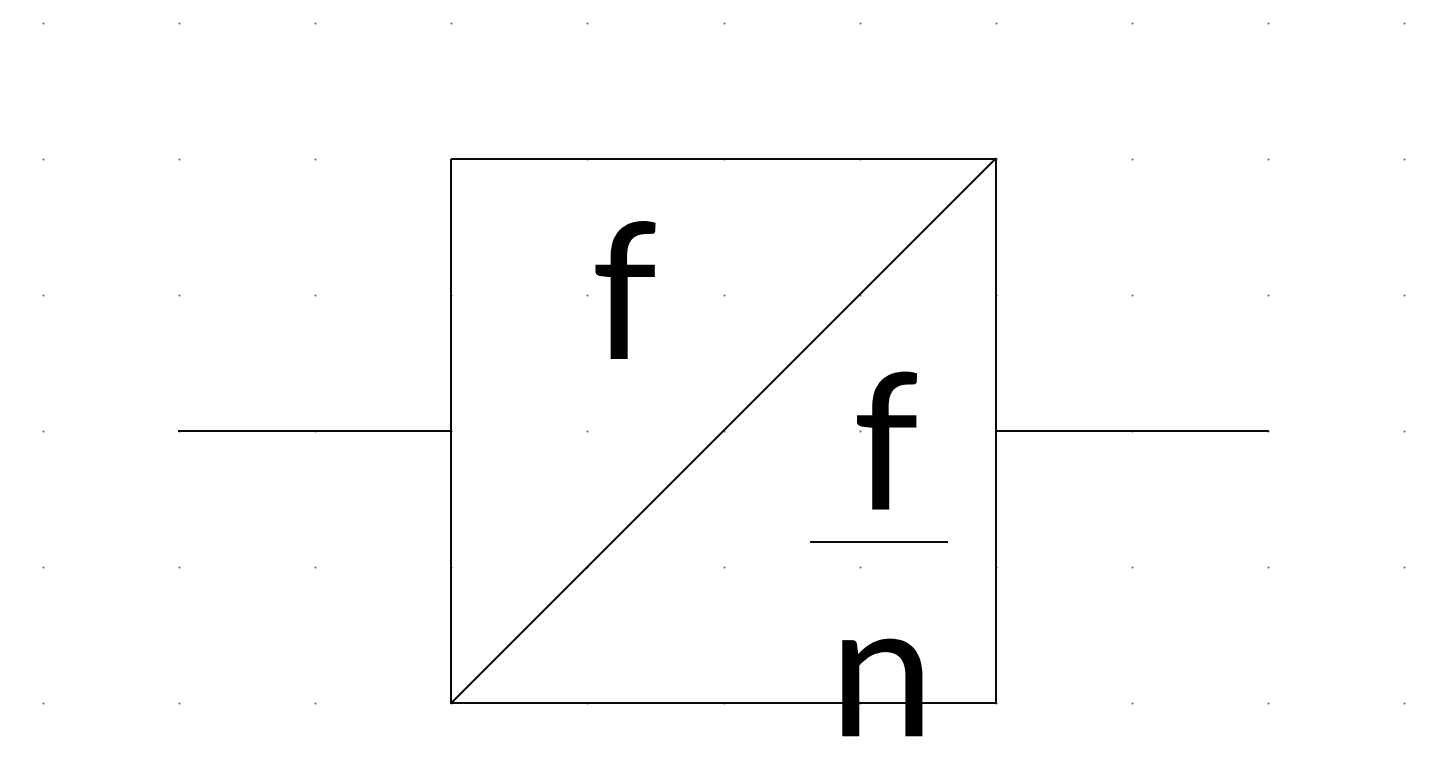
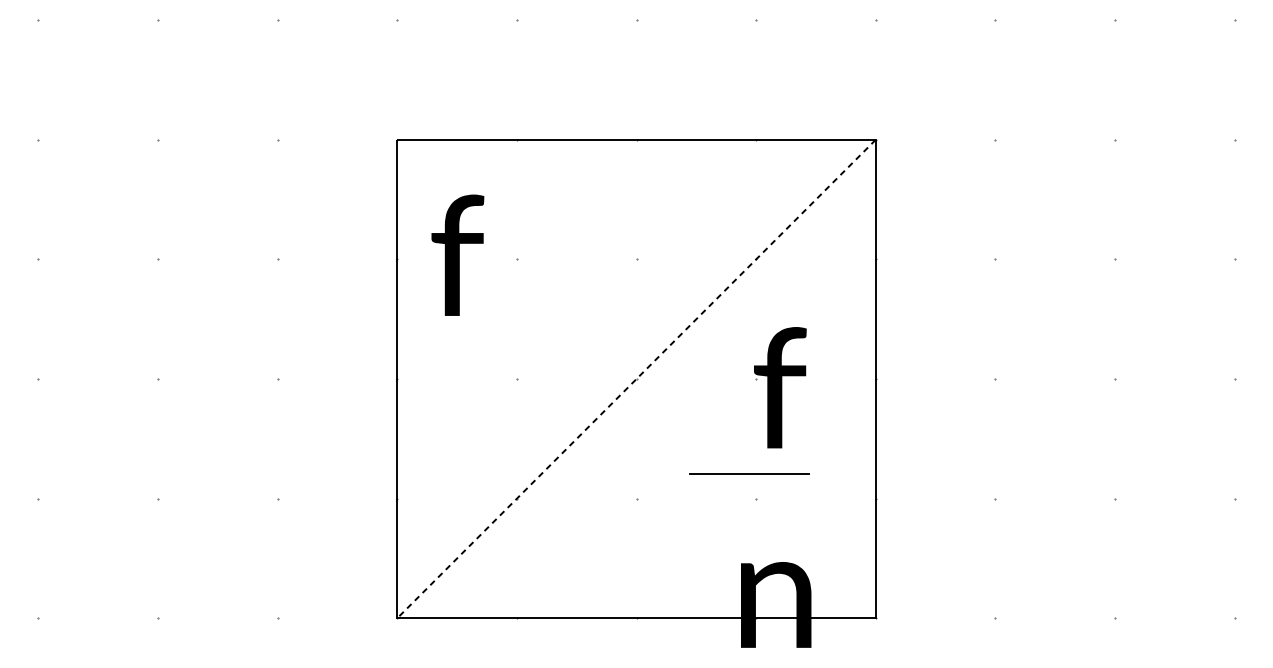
text: (625, 289) -> (457, 254), moved
line: (315, 430) -> (277, 378), removed
line: (723, 430) -> (636, 378), solid -> dashed
line: (1131, 430) -> (995, 378), removed
line: (878, 541) -> (749, 473), moved

